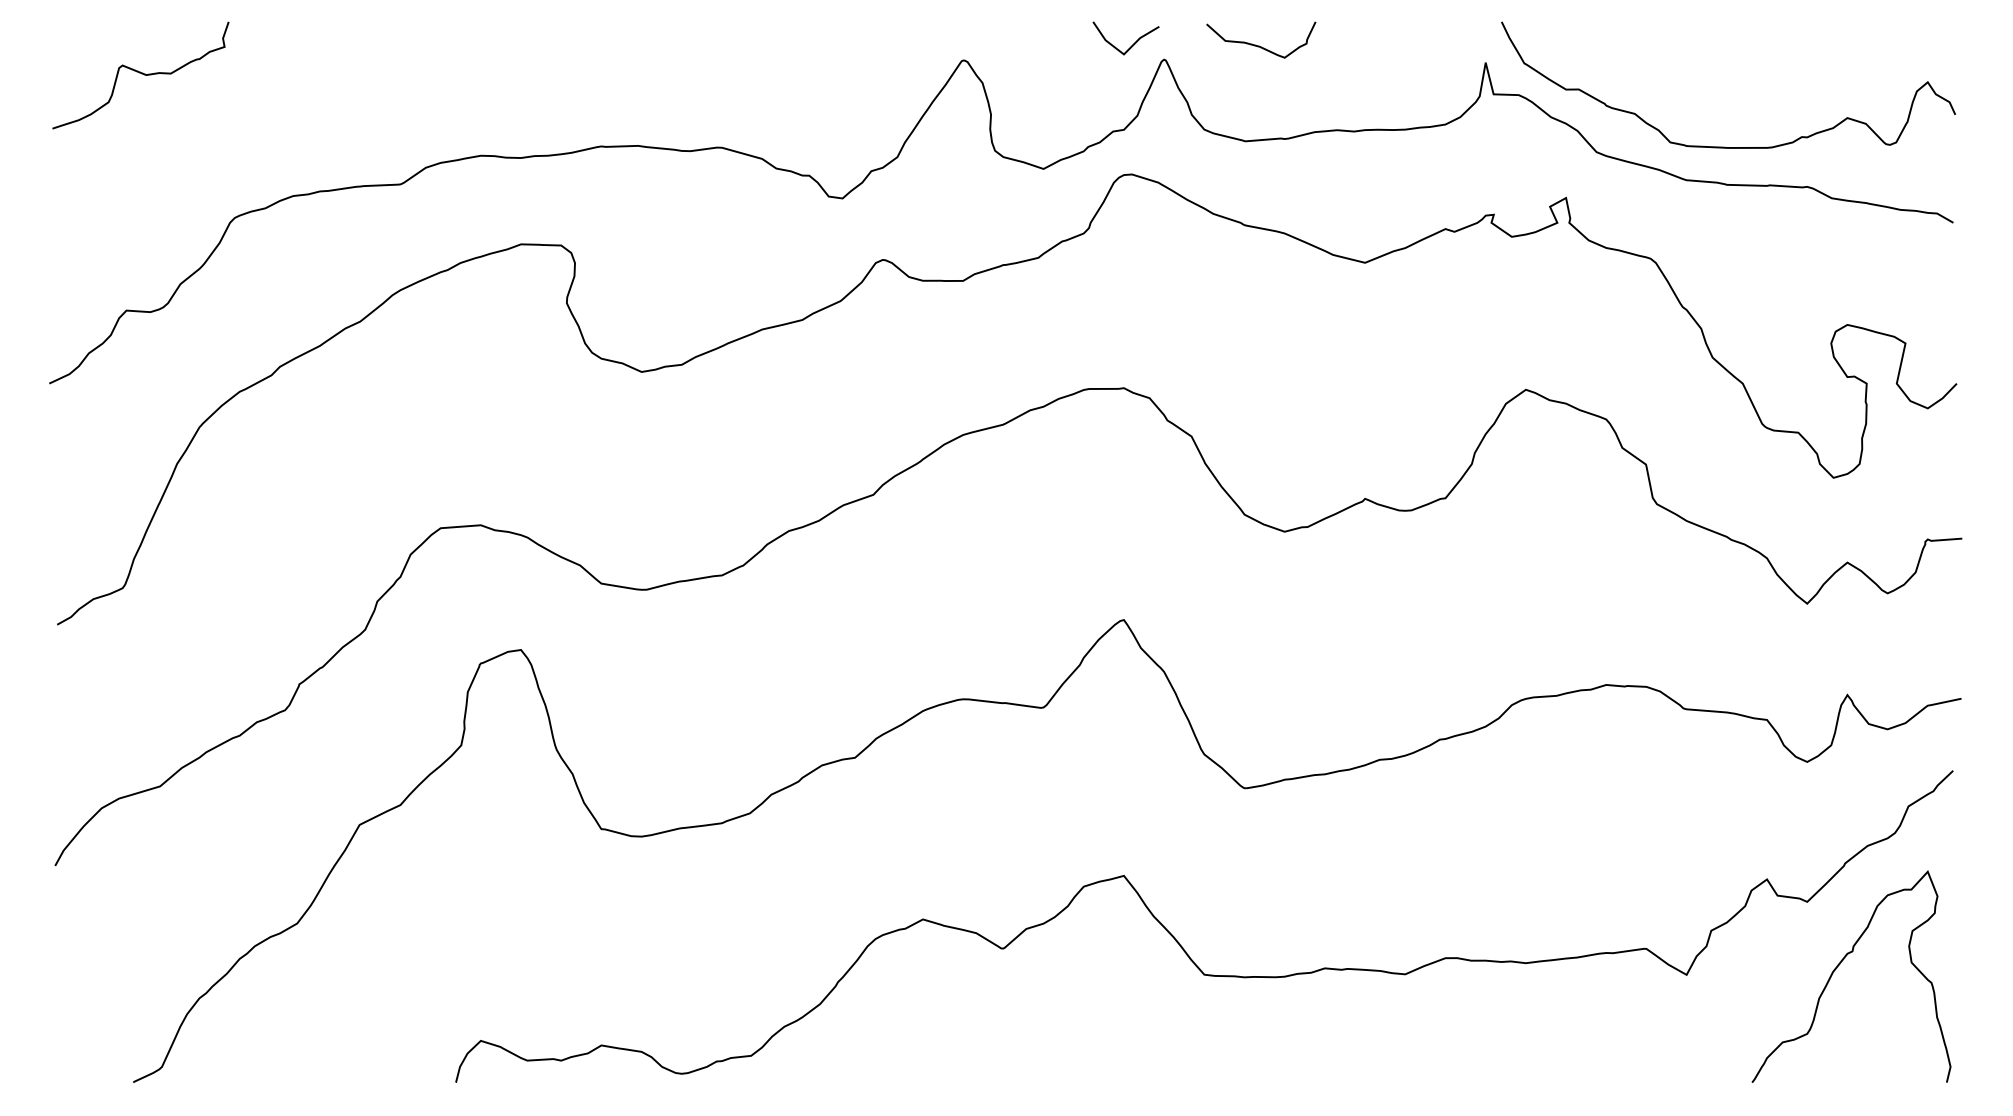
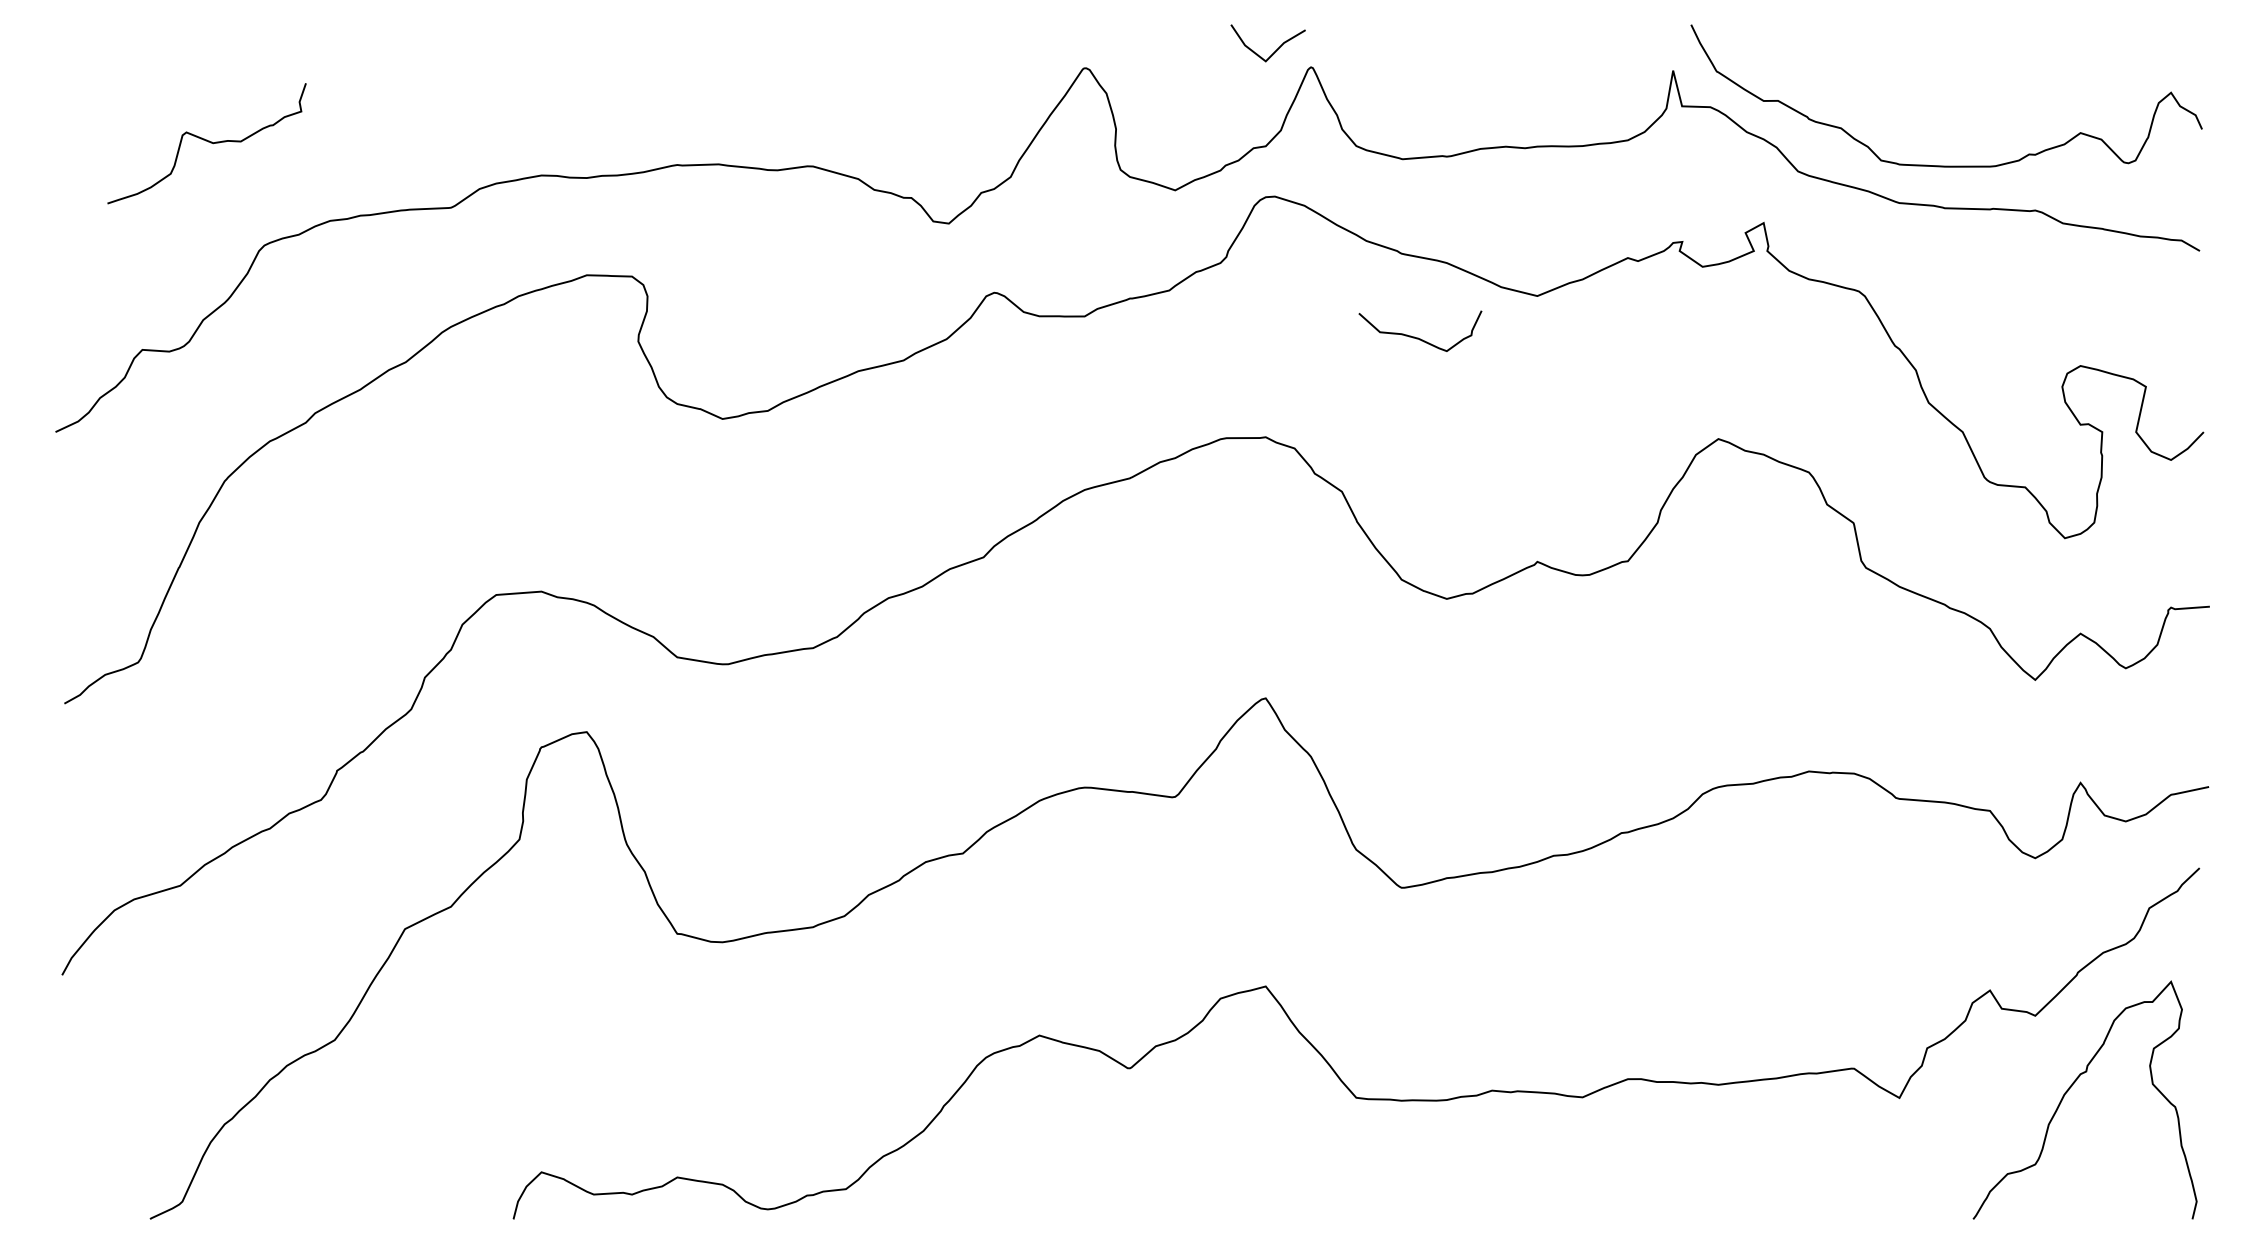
curve: (1259, 45) -> (1418, 337), moved
curve: (141, 74) -> (207, 142), moved

